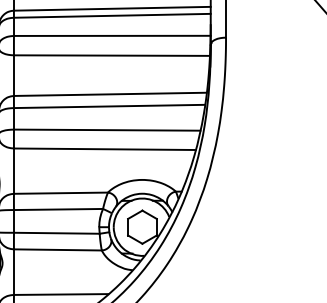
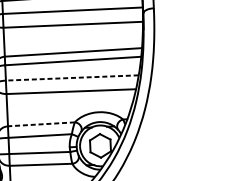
line: (106, 130) -> (71, 78), solid -> dashed
line: (60, 193) -> (41, 124), solid -> dashed

